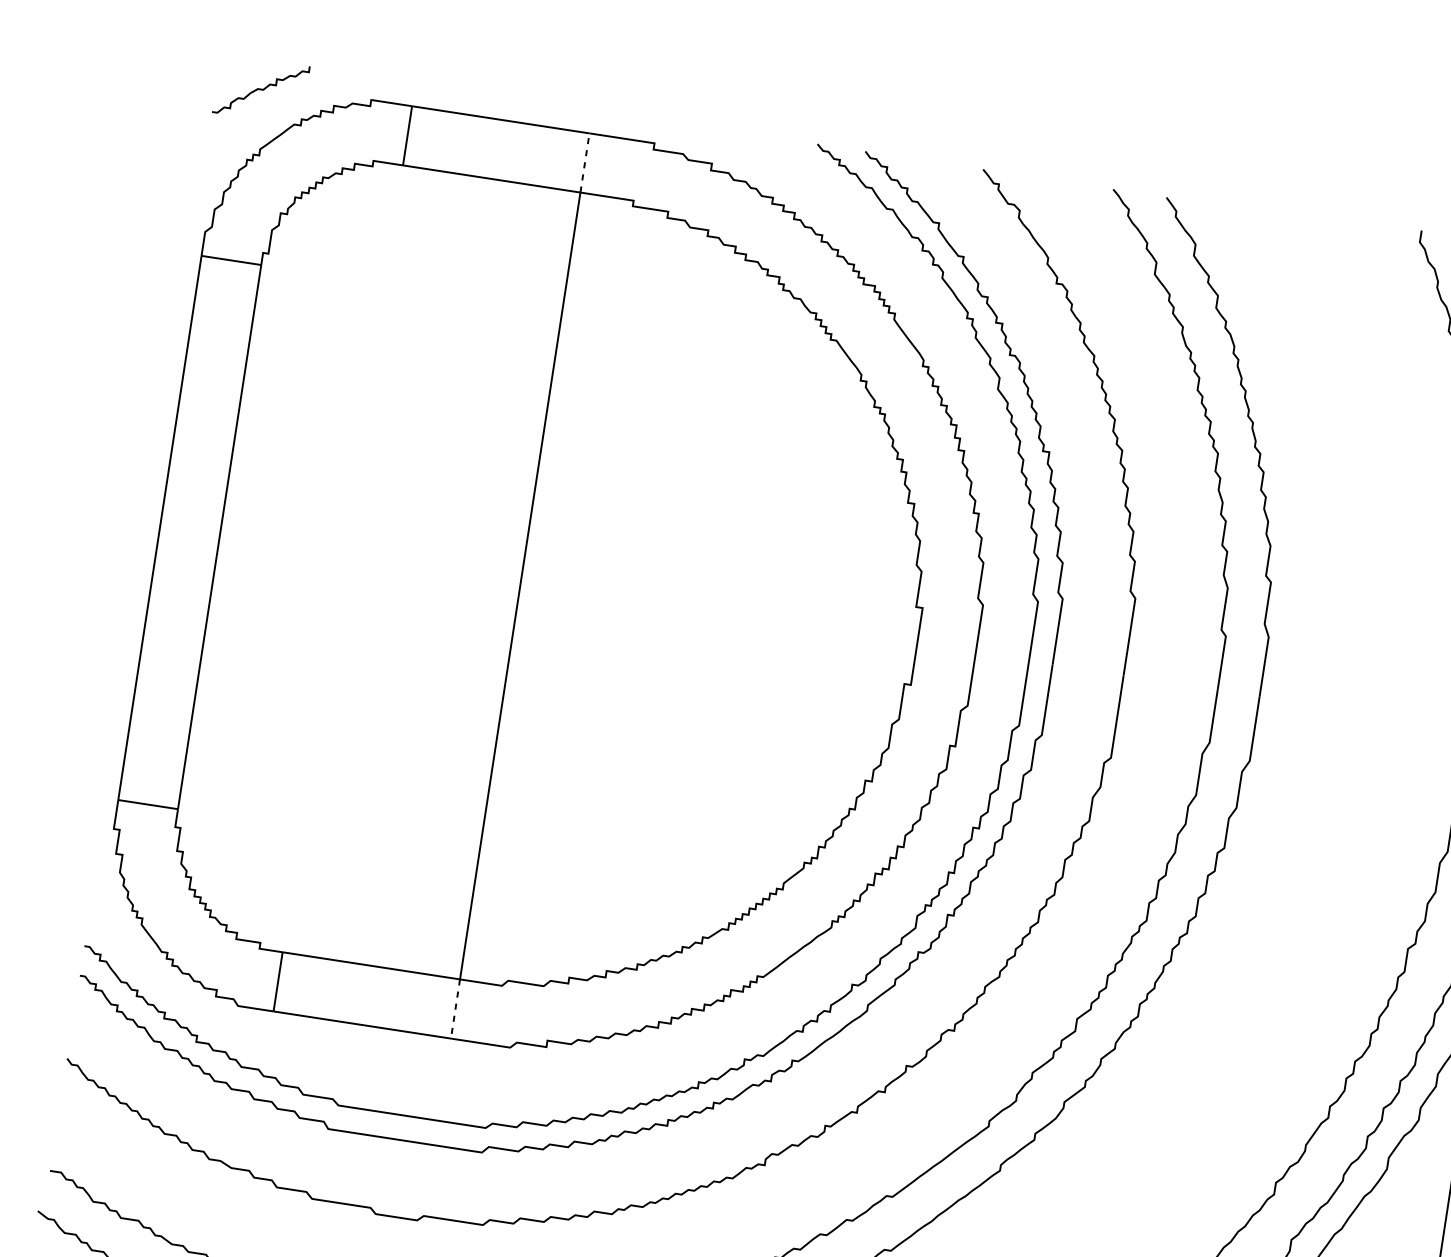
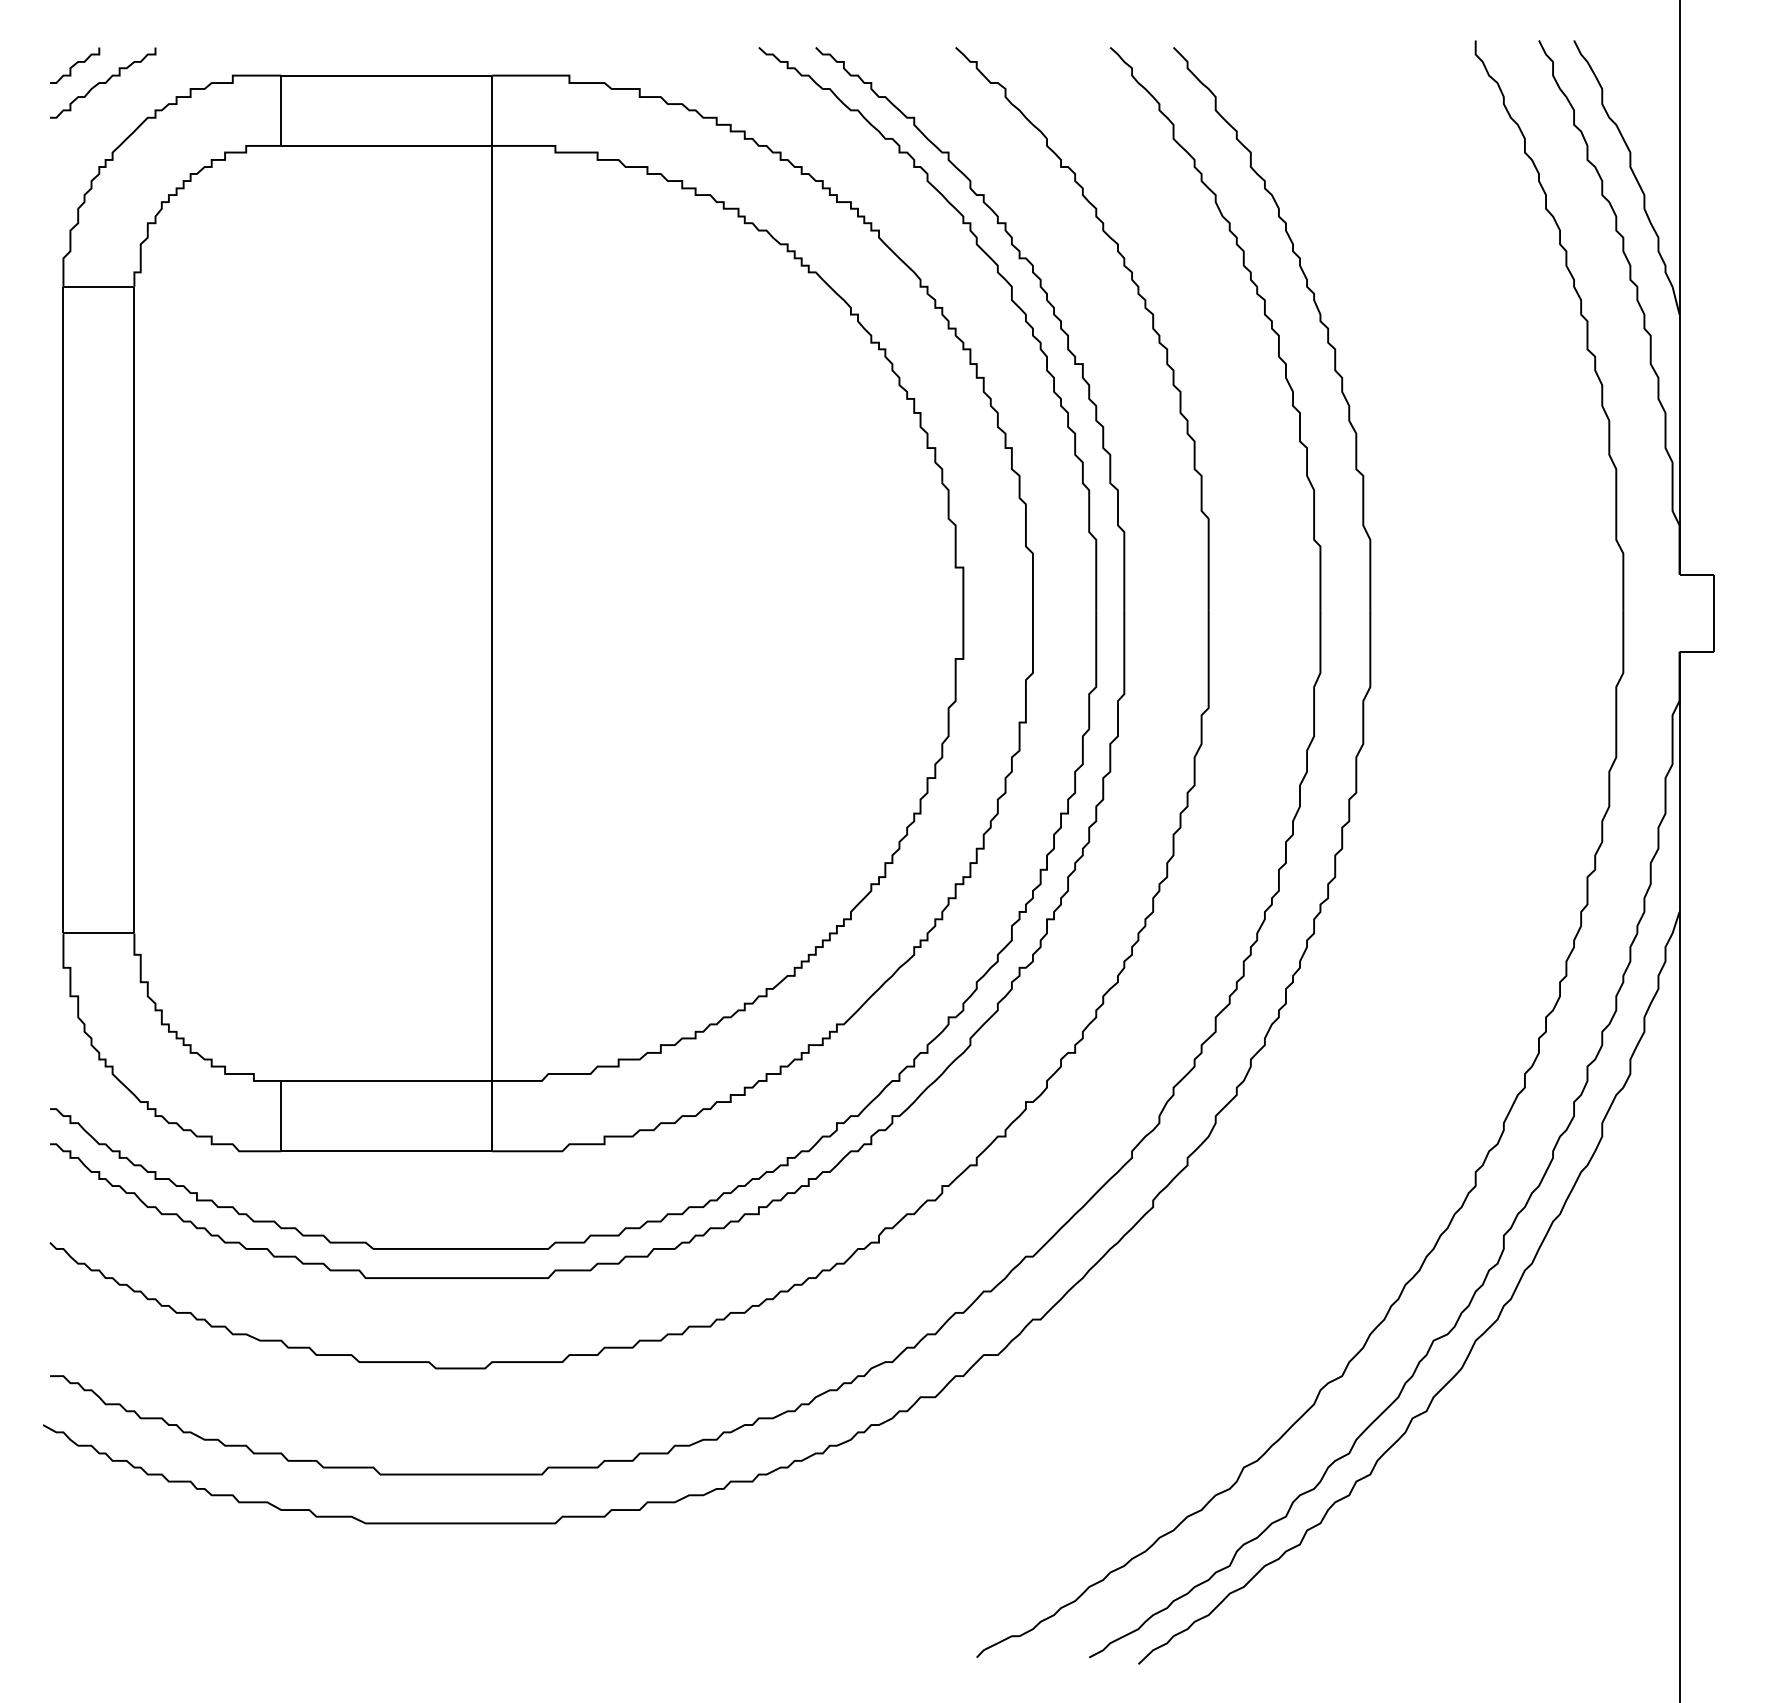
curve: (240, 71) -> (75, 65), added
line: (585, 162) -> (492, 110), dashed -> solid
line: (455, 1009) -> (492, 1116), dashed -> solid

